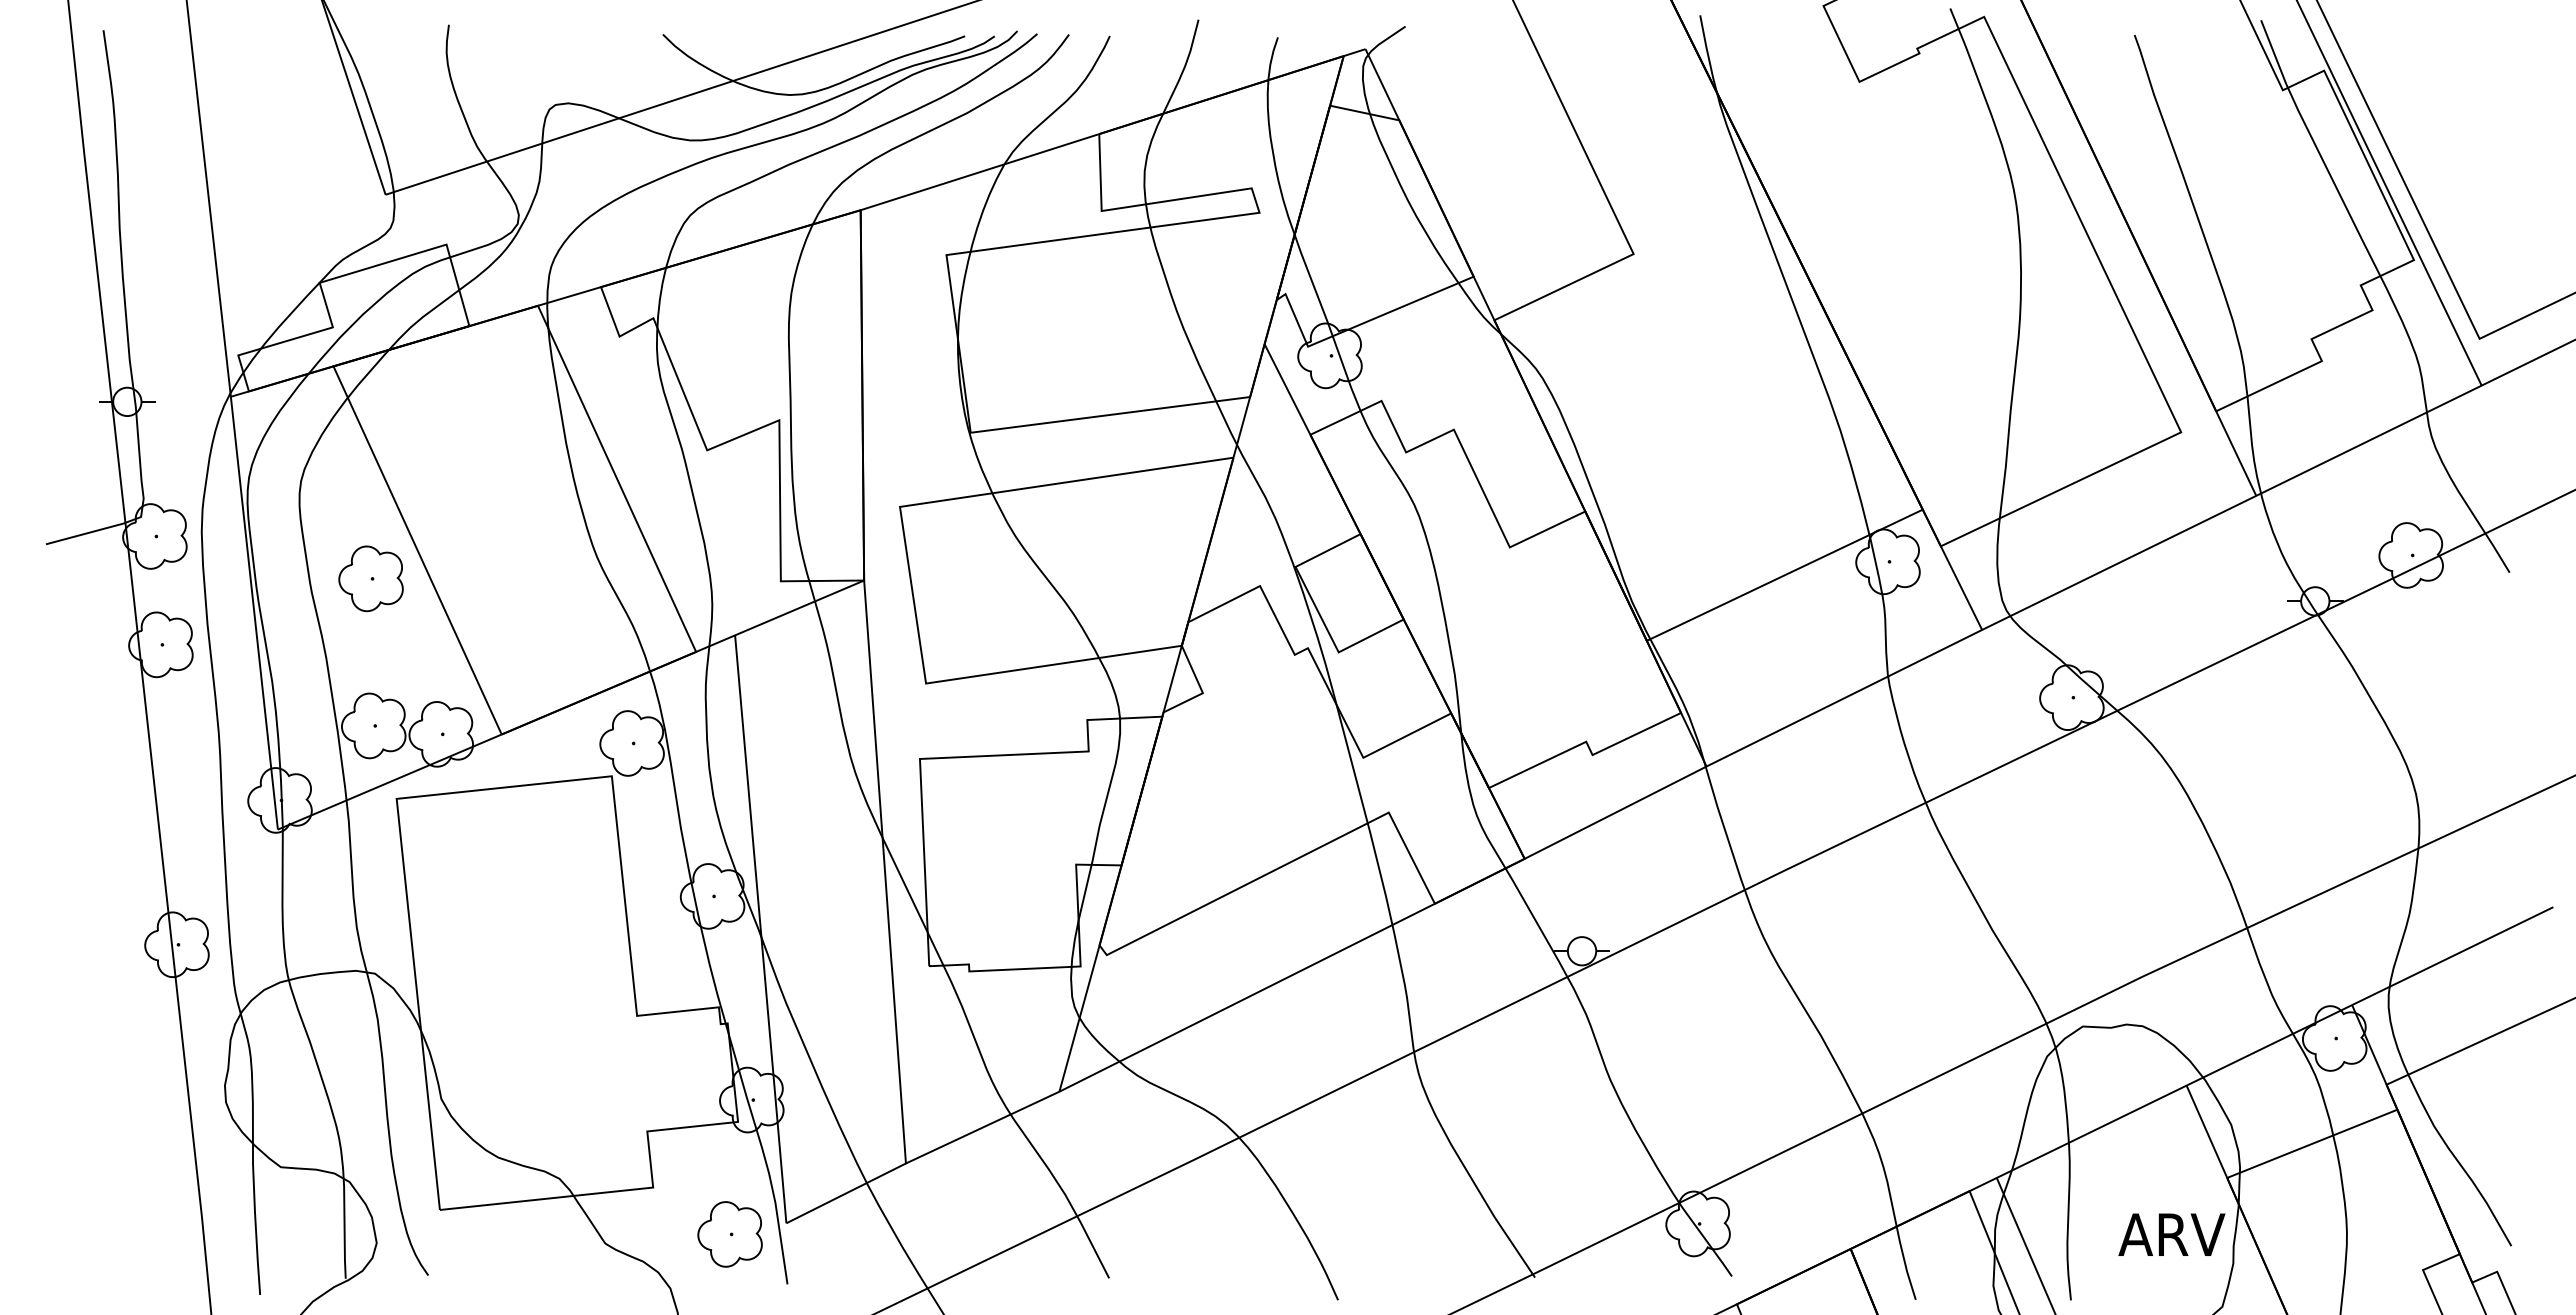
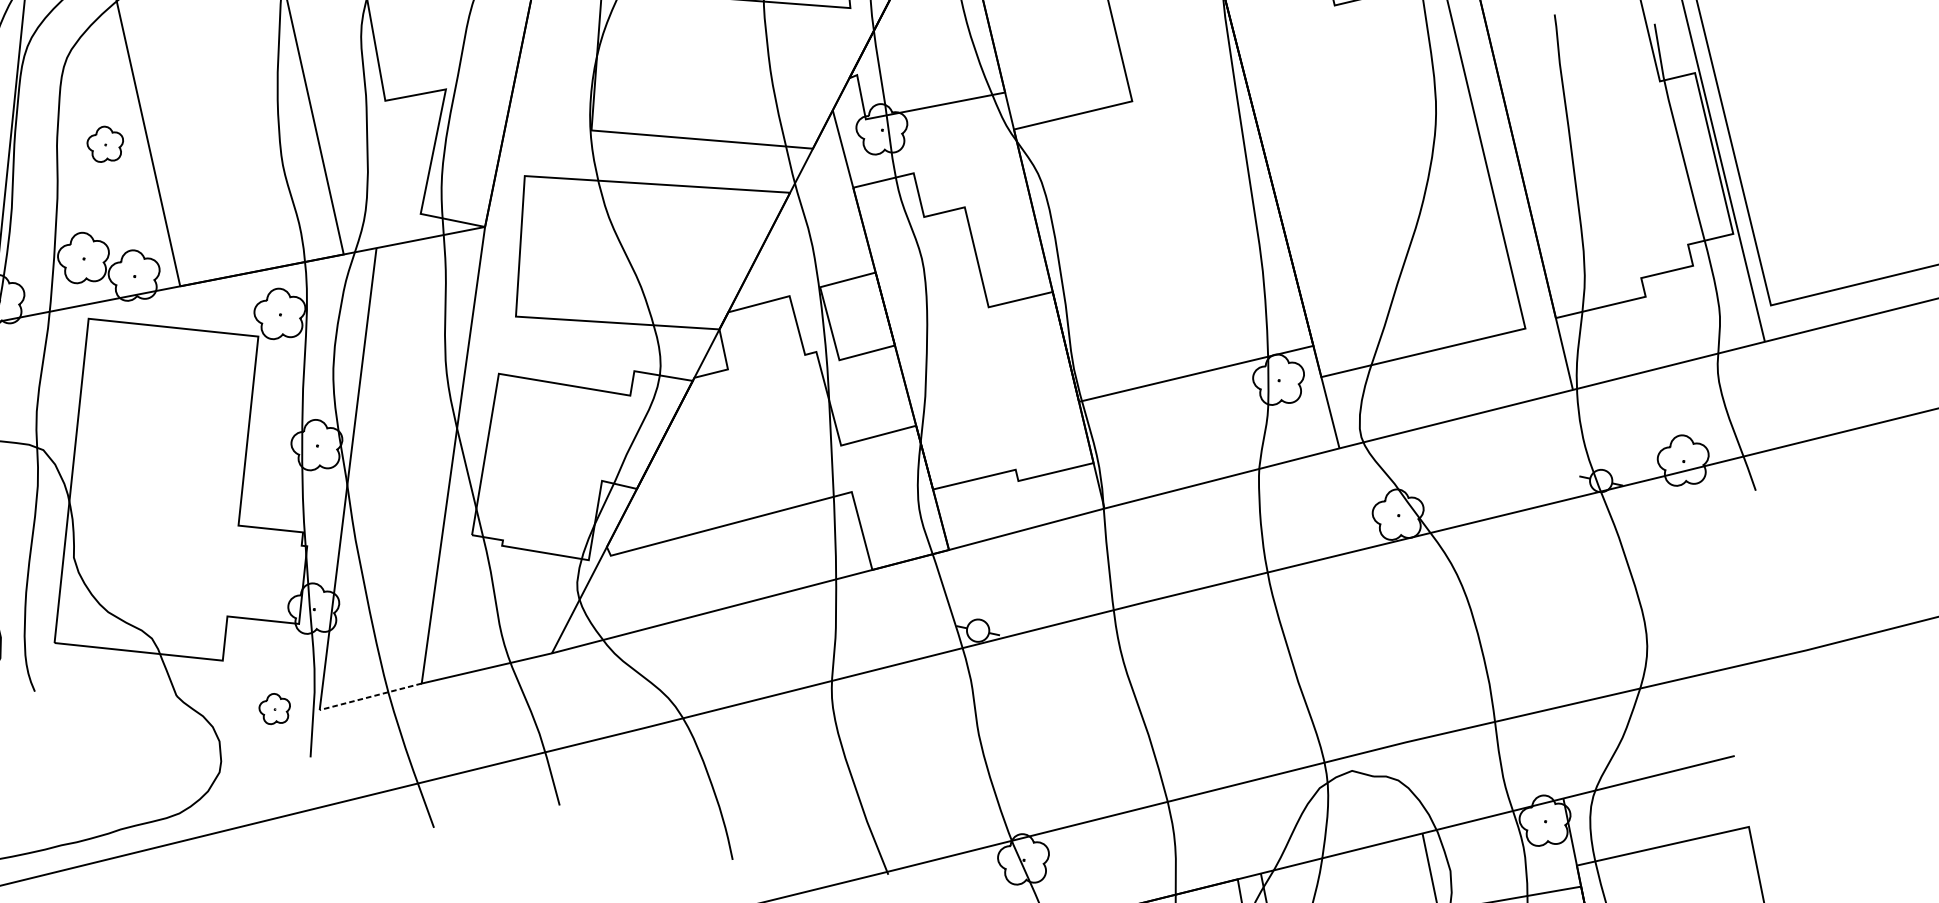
part: (370, 578) -> (104, 144), size x0.7
line: (846, 1193) -> (370, 696), solid -> dashed
part: (729, 1234) -> (273, 709), size x0.6

